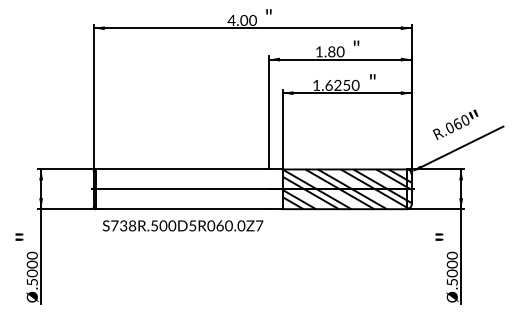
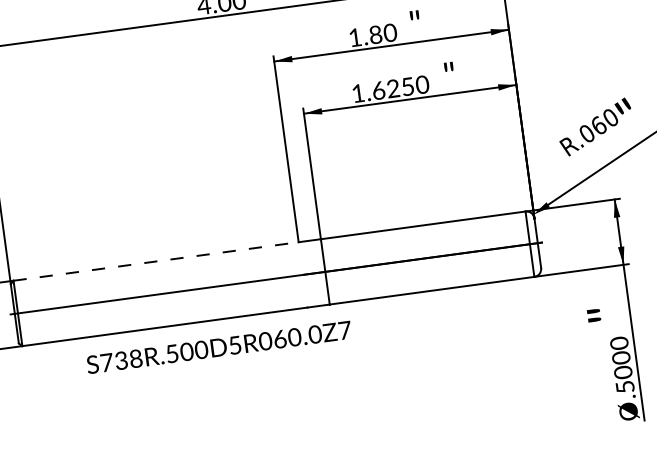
line: (182, 169) -> (156, 261), solid -> dashed
hatch: (346, 189) -> (430, 257), removed
text: (183, 225) -> (219, 346), moved

